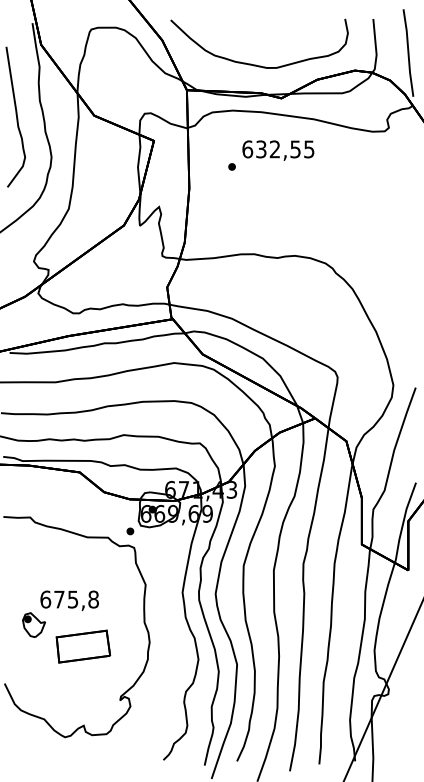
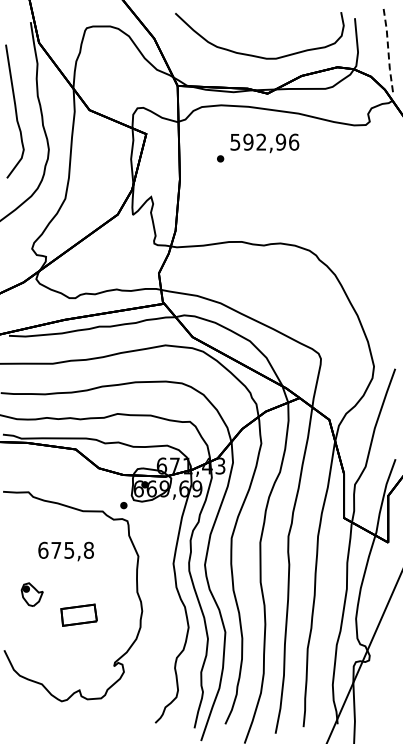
line: (408, 52) -> (388, 50), solid -> dashed
curve: (257, 64) -> (257, 55), moved
text: (278, 148) -> (264, 141), 632,55 -> 592,96
text: (69, 600) -> (65, 551), moved
part: (82, 647) -> (78, 615), size x0.7

